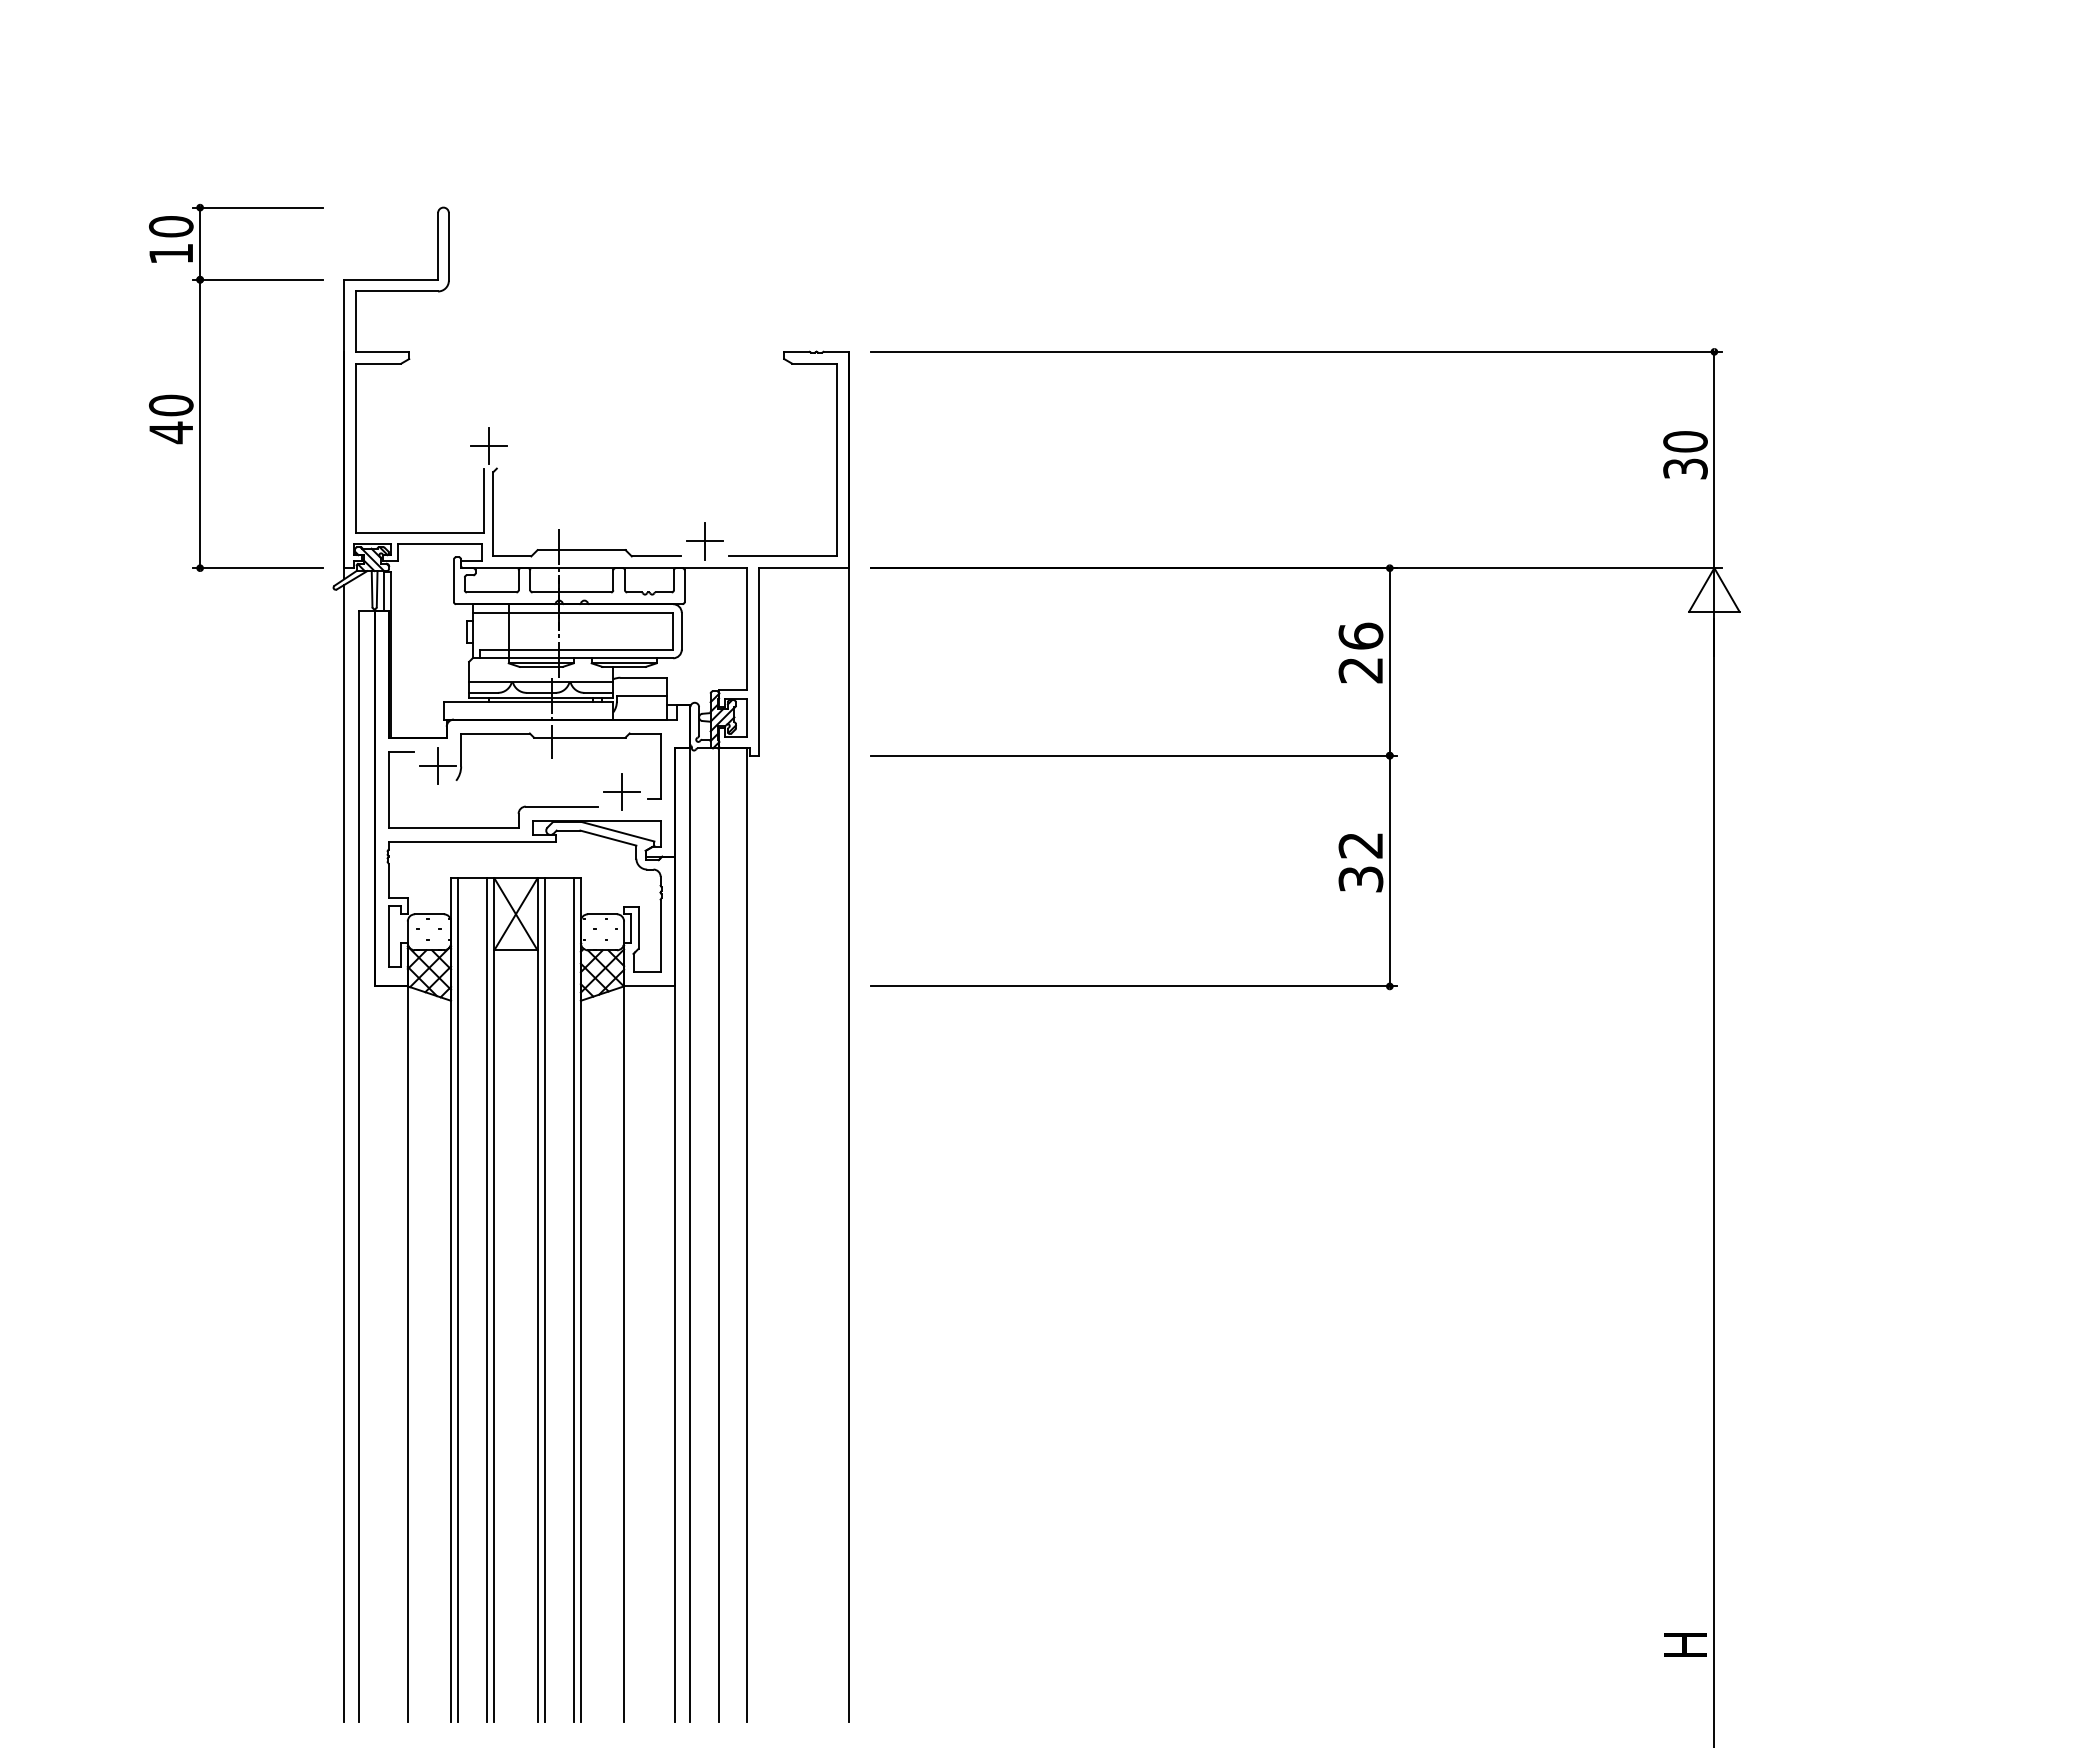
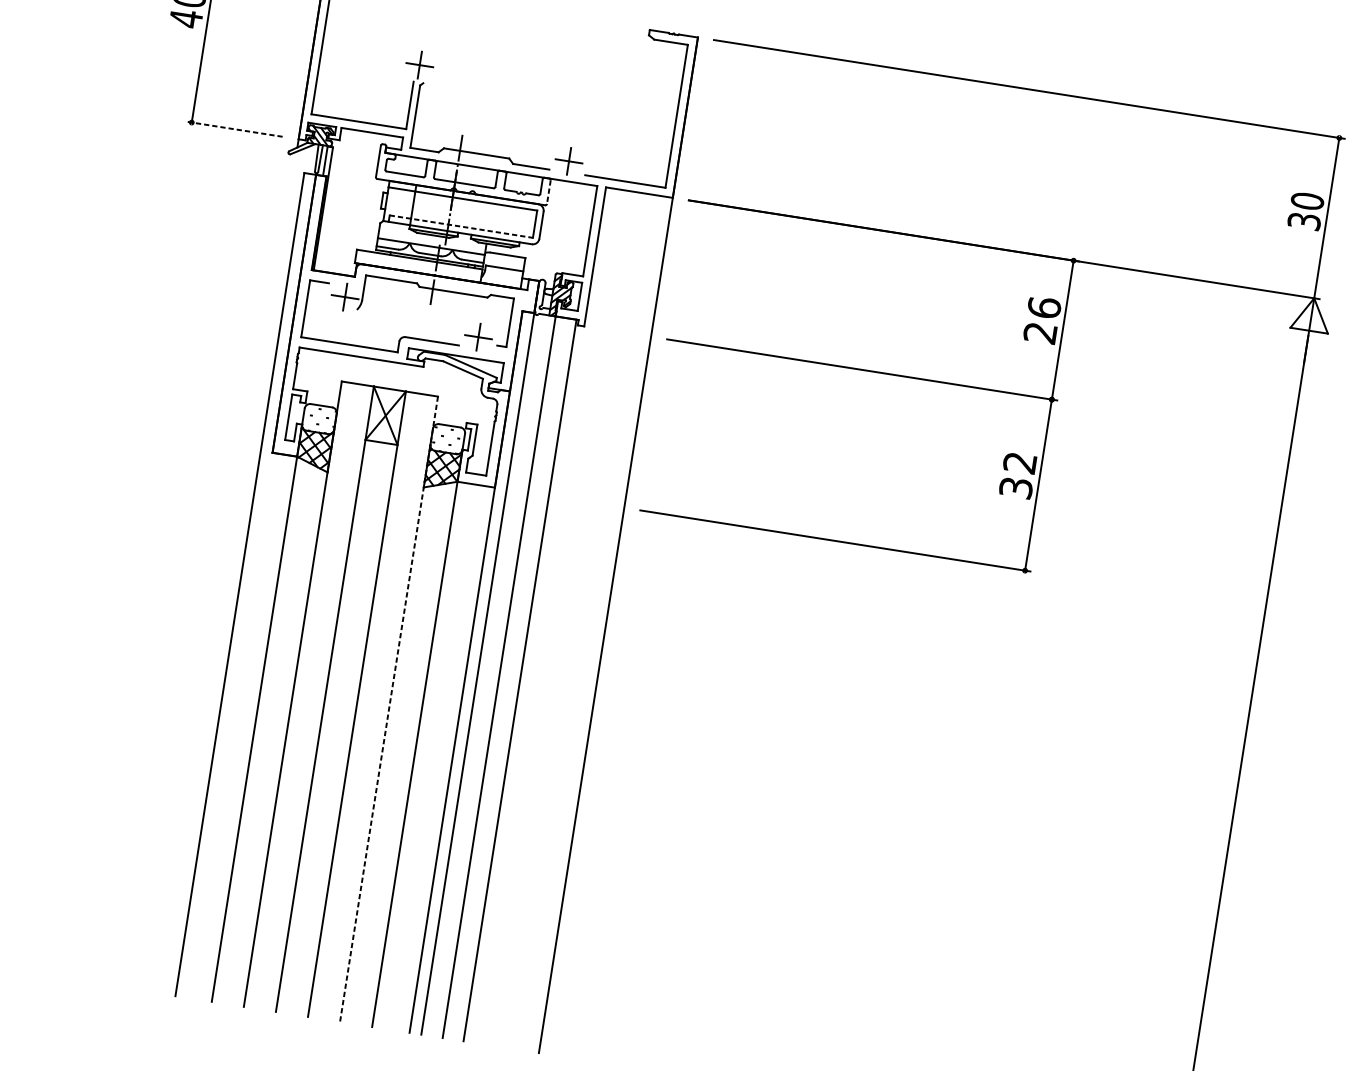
line: (257, 568) -> (234, 129), solid -> dashed
line: (684, 586) -> (548, 192), solid -> dashed
line: (576, 649) -> (461, 226), solid -> dashed
line: (344, 1152) -> (230, 572), removed
line: (458, 1299) -> (298, 694), removed
line: (487, 1299) -> (319, 698), removed
line: (544, 1299) -> (362, 704), removed
line: (573, 1299) -> (383, 708), removed
line: (580, 1300) -> (388, 709), solid -> dashed

